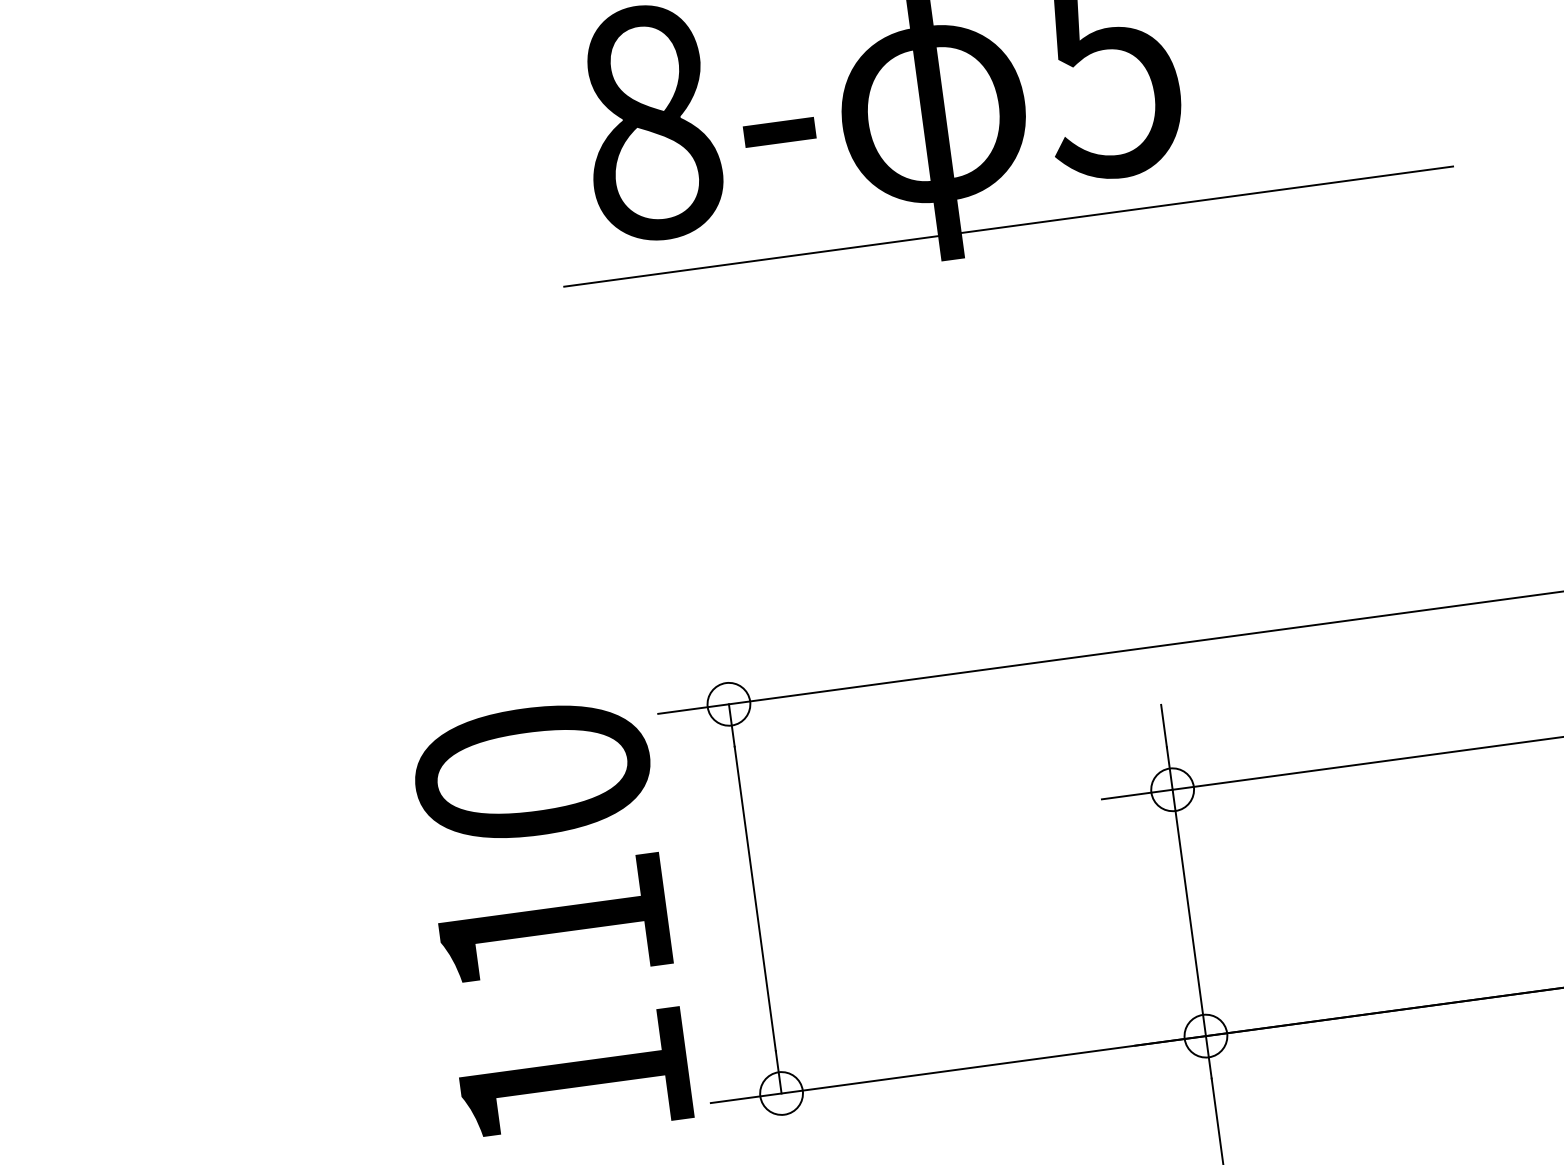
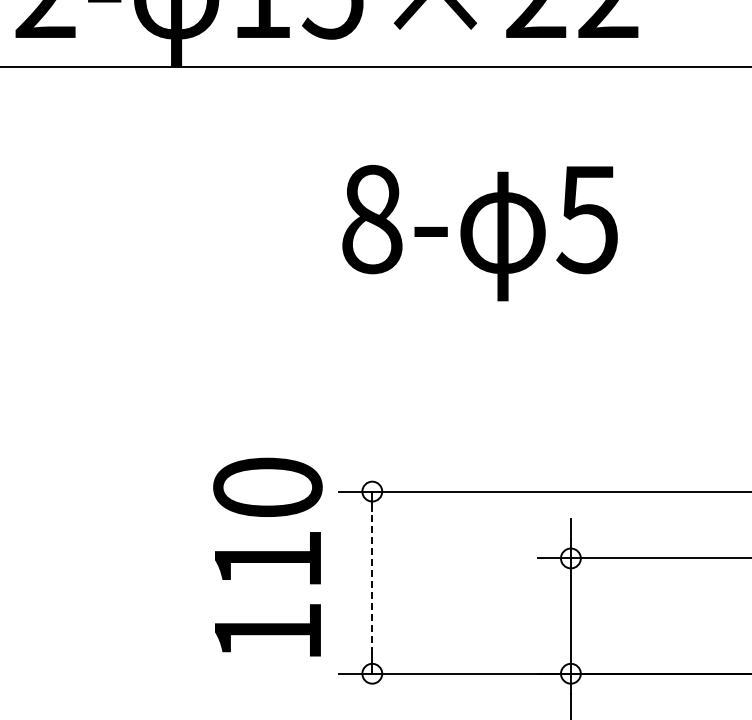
line: (1008, 226) -> (530, 289), removed
line: (755, 898) -> (372, 582), solid -> dashed
text: (551, 919) -> (267, 556), moved

